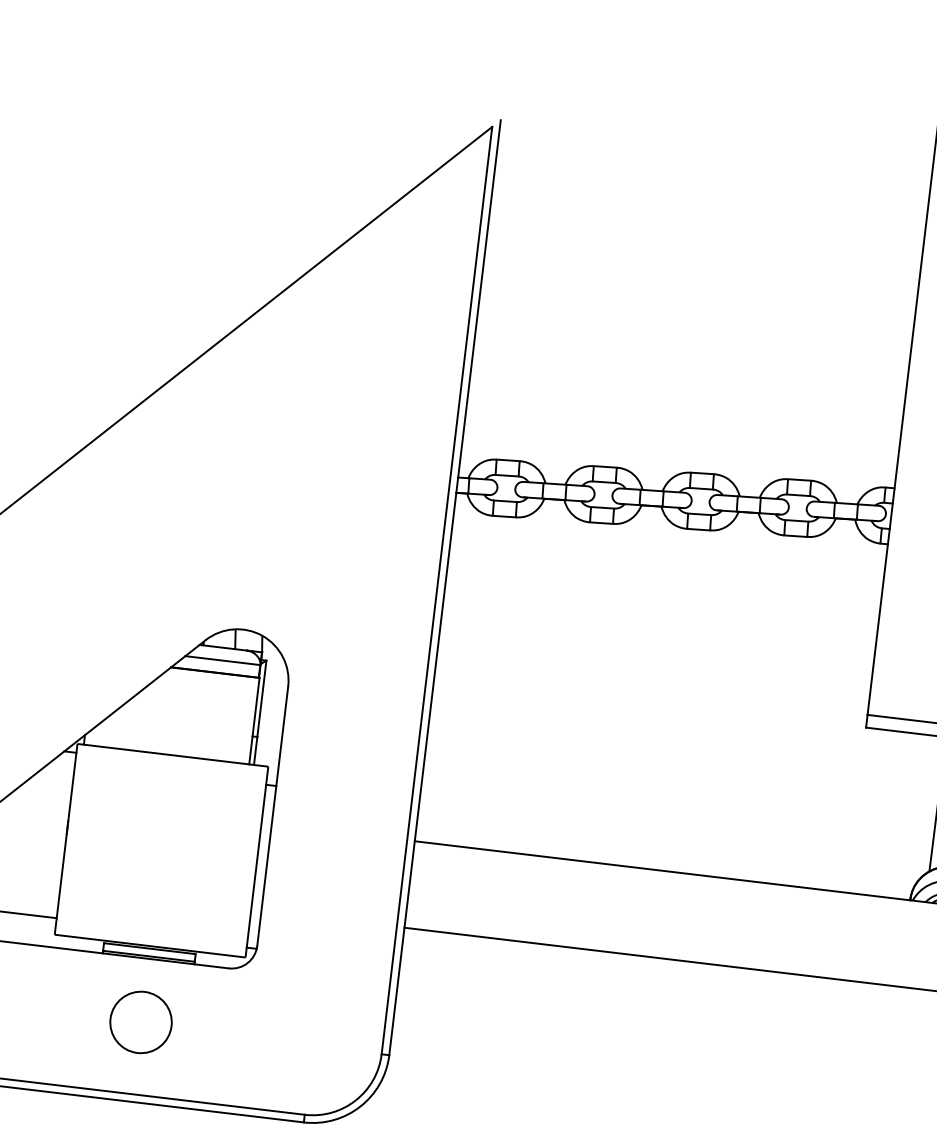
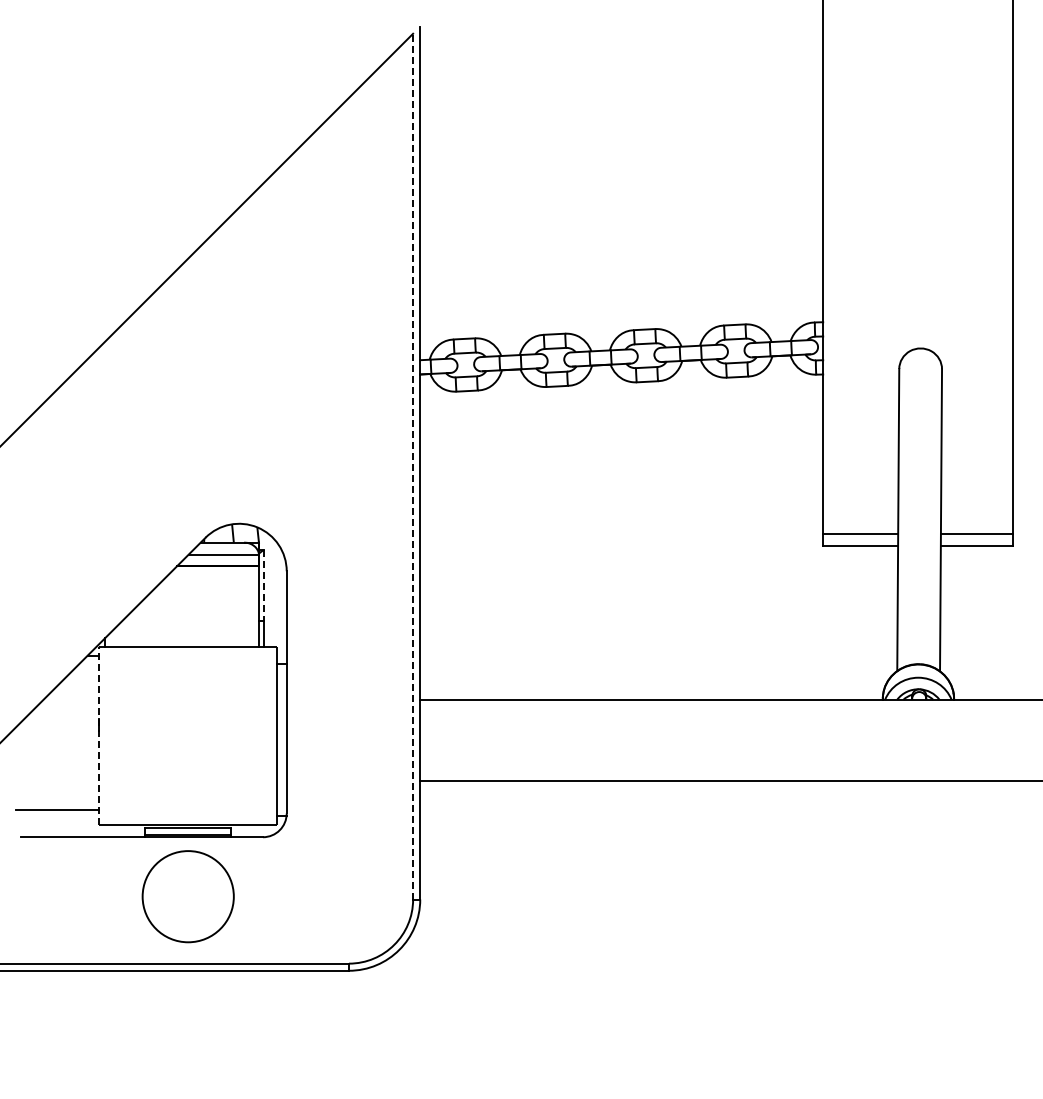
line: (437, 590) -> (413, 466), solid -> dashed
line: (261, 698) -> (263, 585), solid -> dashed
line: (66, 838) -> (99, 735), solid -> dashed
part: (140, 1022) -> (187, 896), size x1.6

